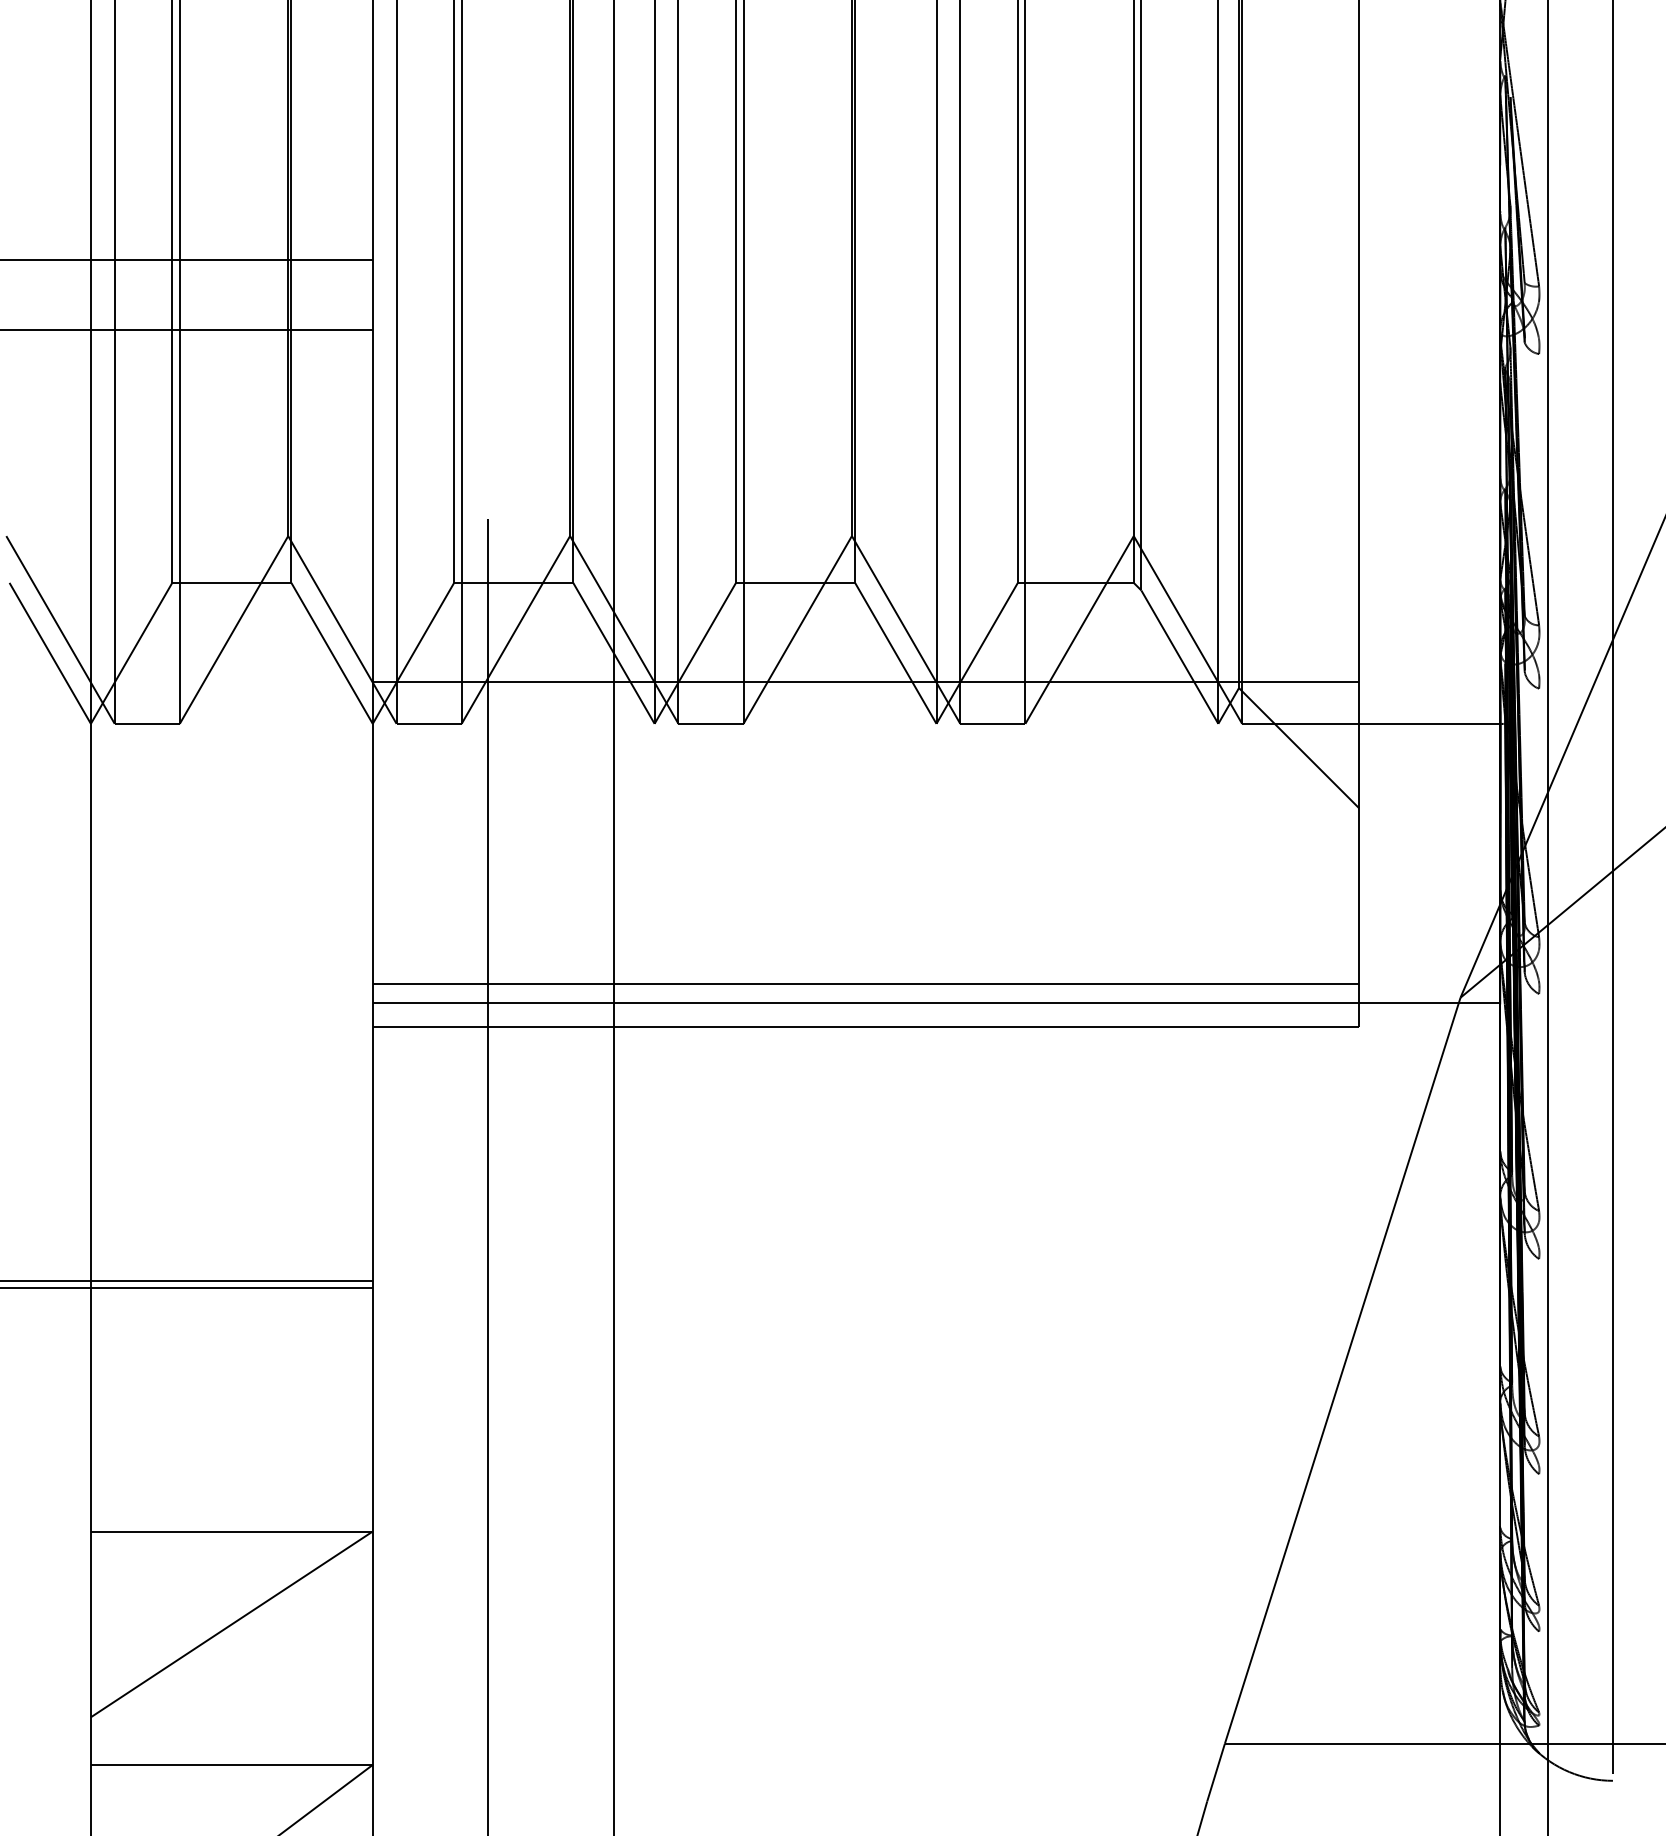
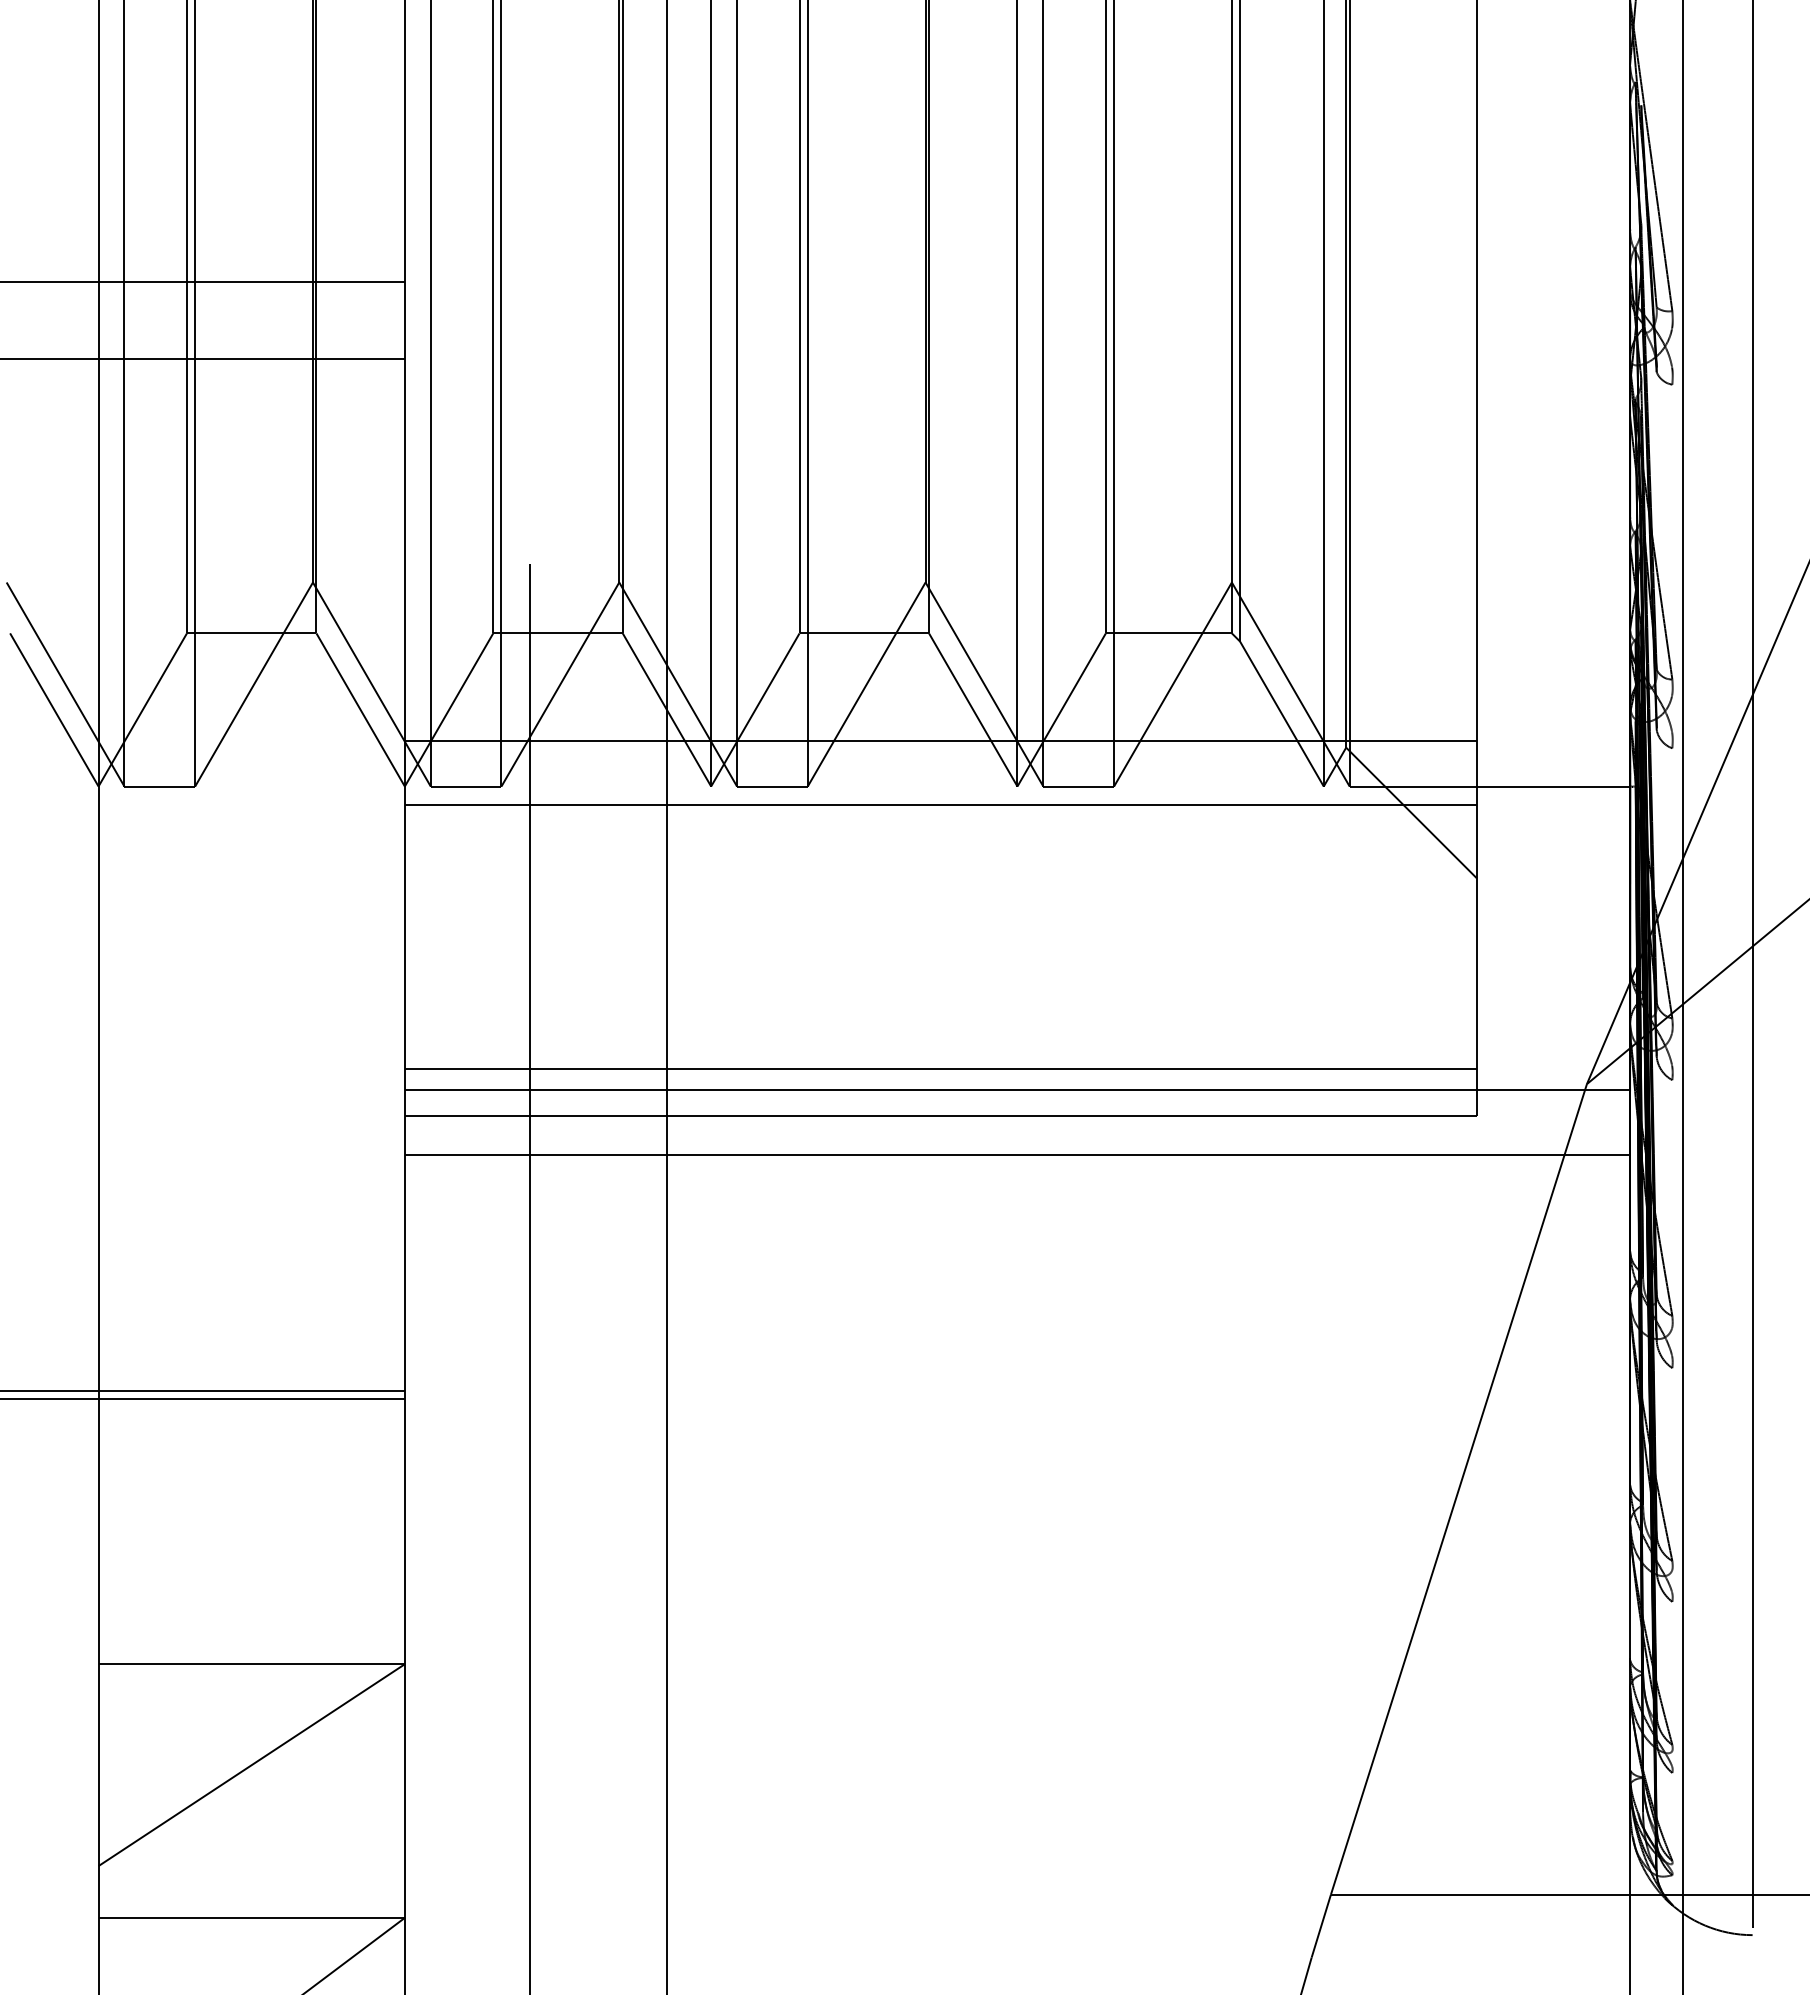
line: (865, 741) -> (940, 805), added
line: (936, 1063) -> (1017, 1155), added

